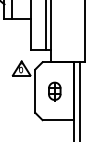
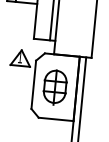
text: (21, 68) -> (20, 58), 6 -> 1
part: (54, 91) -> (55, 87), size x1.67

